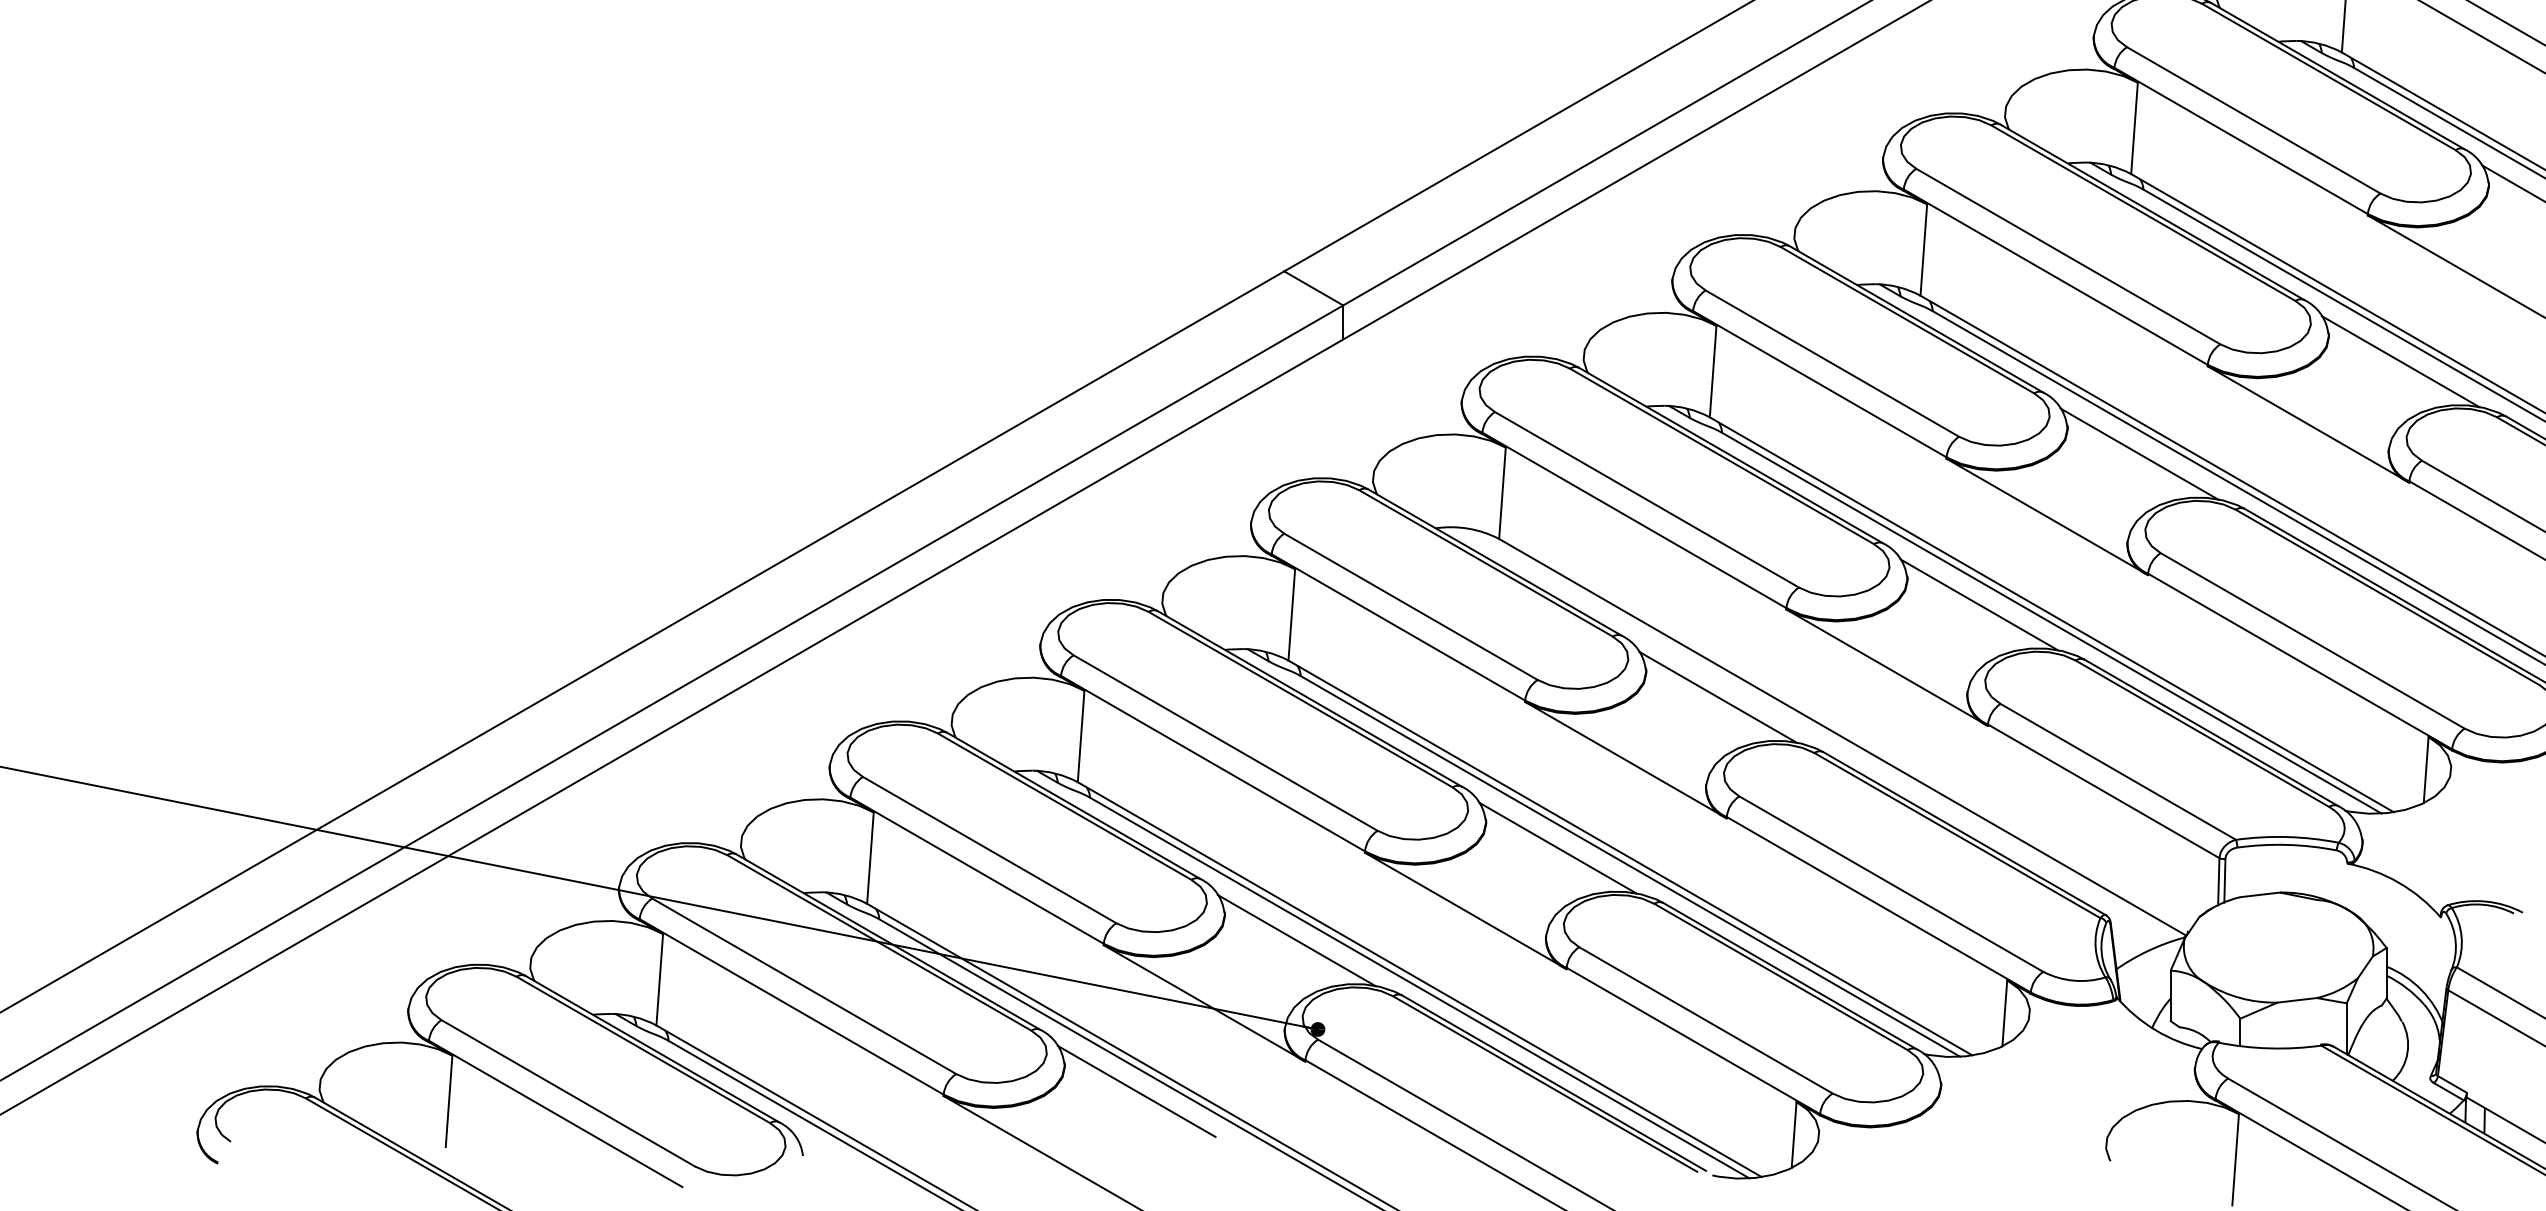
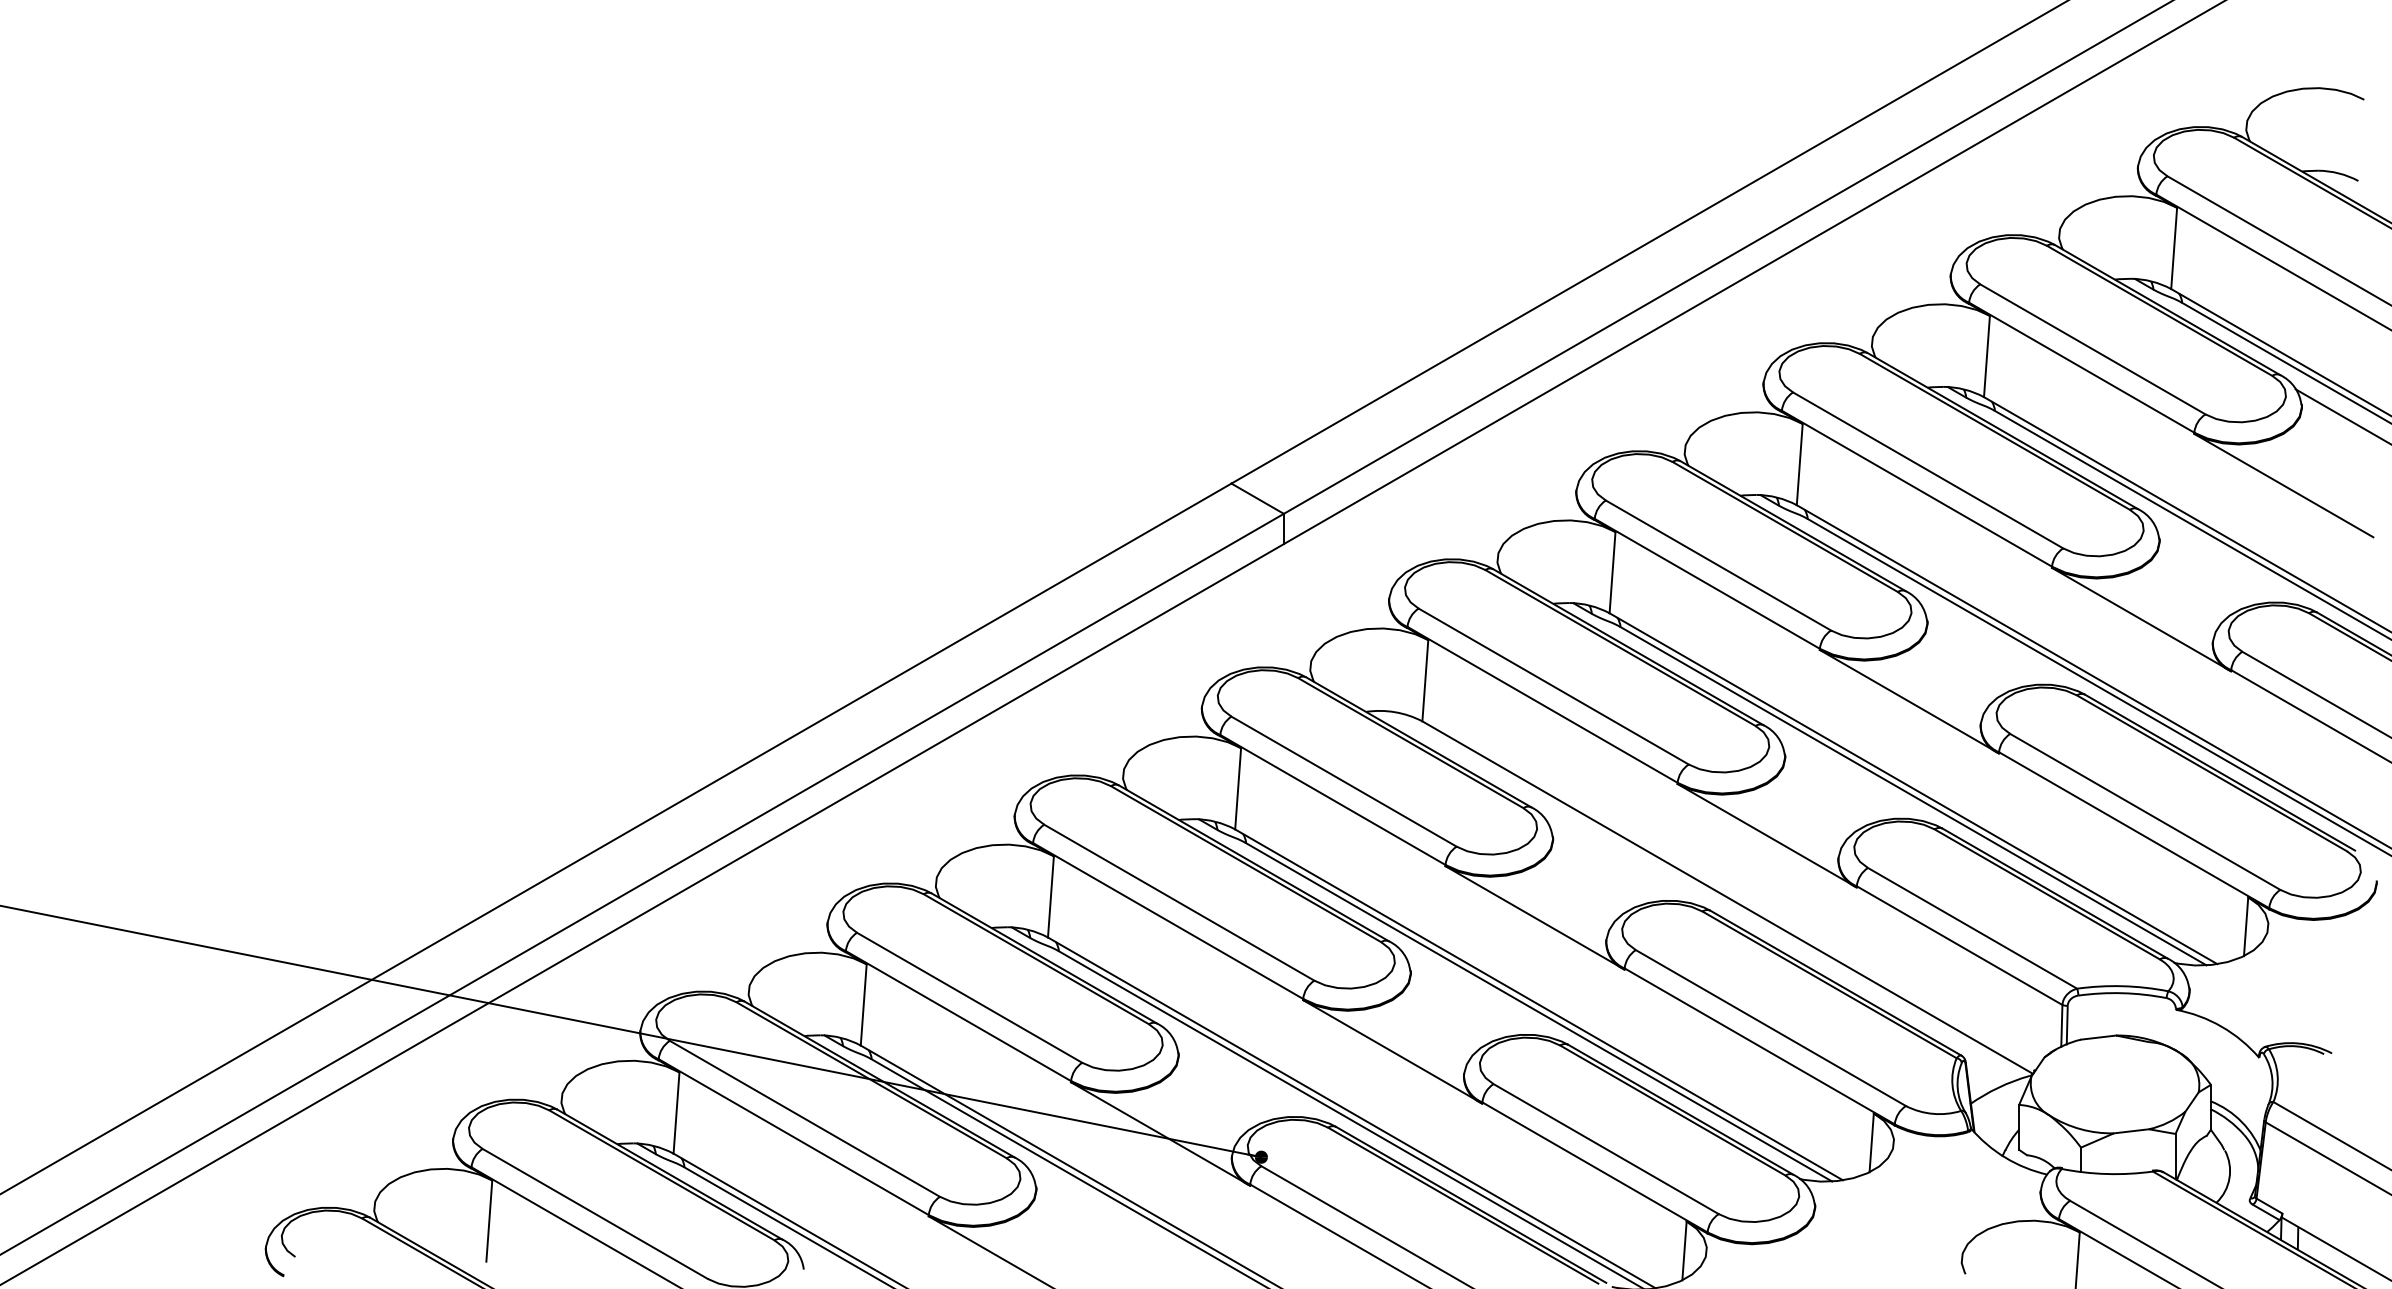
line: (2400, 361) -> (2223, 563), removed
line: (2139, 453) -> (1991, 645), removed
line: (1978, 604) -> (1848, 779), removed
line: (1717, 696) -> (1616, 861), removed
line: (1557, 847) -> (1474, 995), removed
line: (1296, 939) -> (1242, 1077), removed
line: (1136, 1090) -> (1100, 1211), removed

